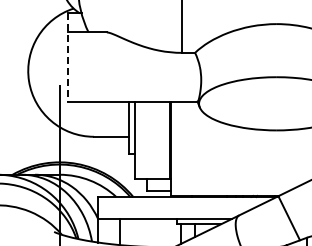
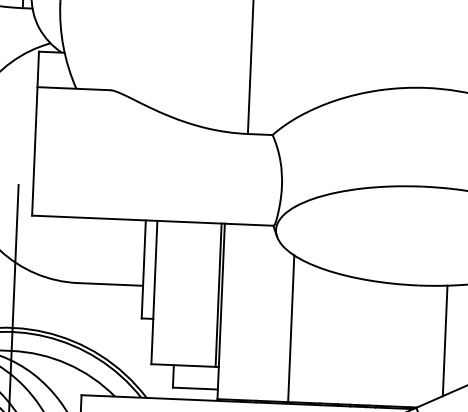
line: (67, 57) -> (35, 133), dashed -> solid
line: (209, 156) -> (291, 328), added
line: (292, 159) -> (445, 340), added

